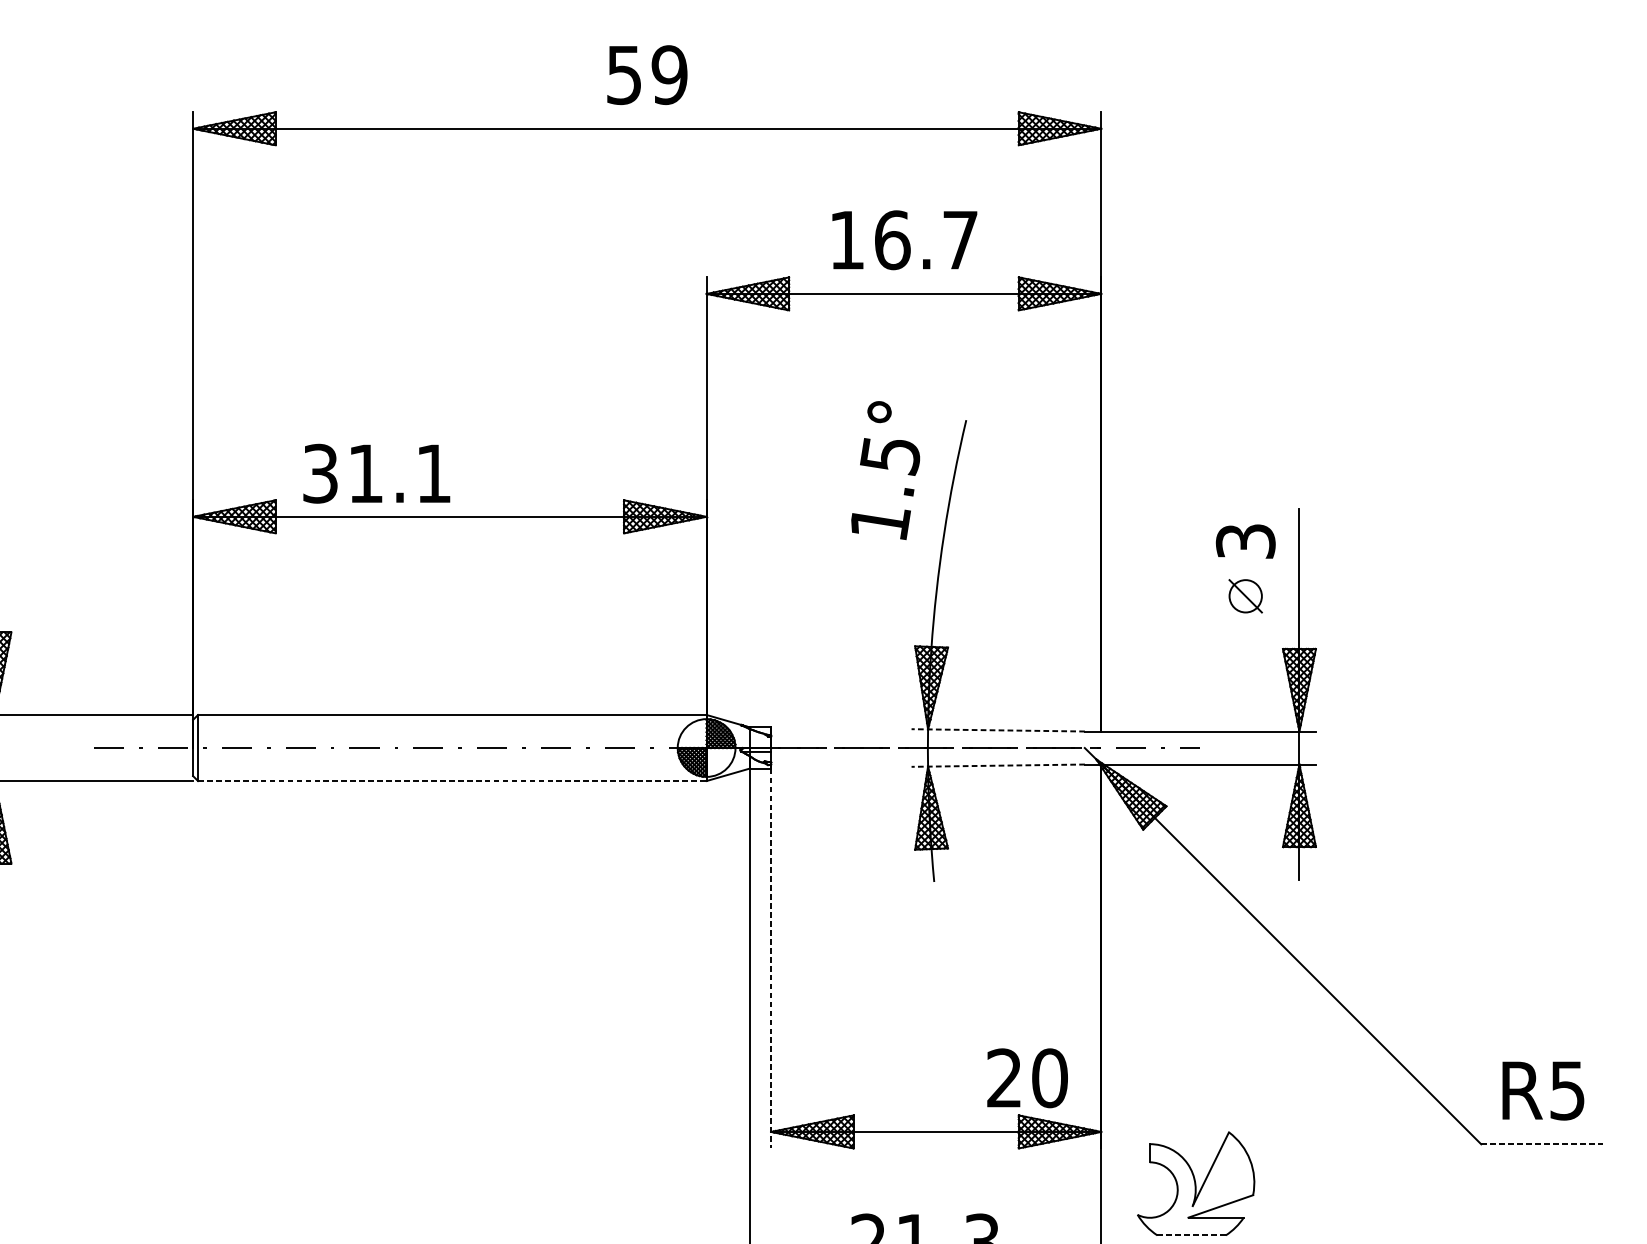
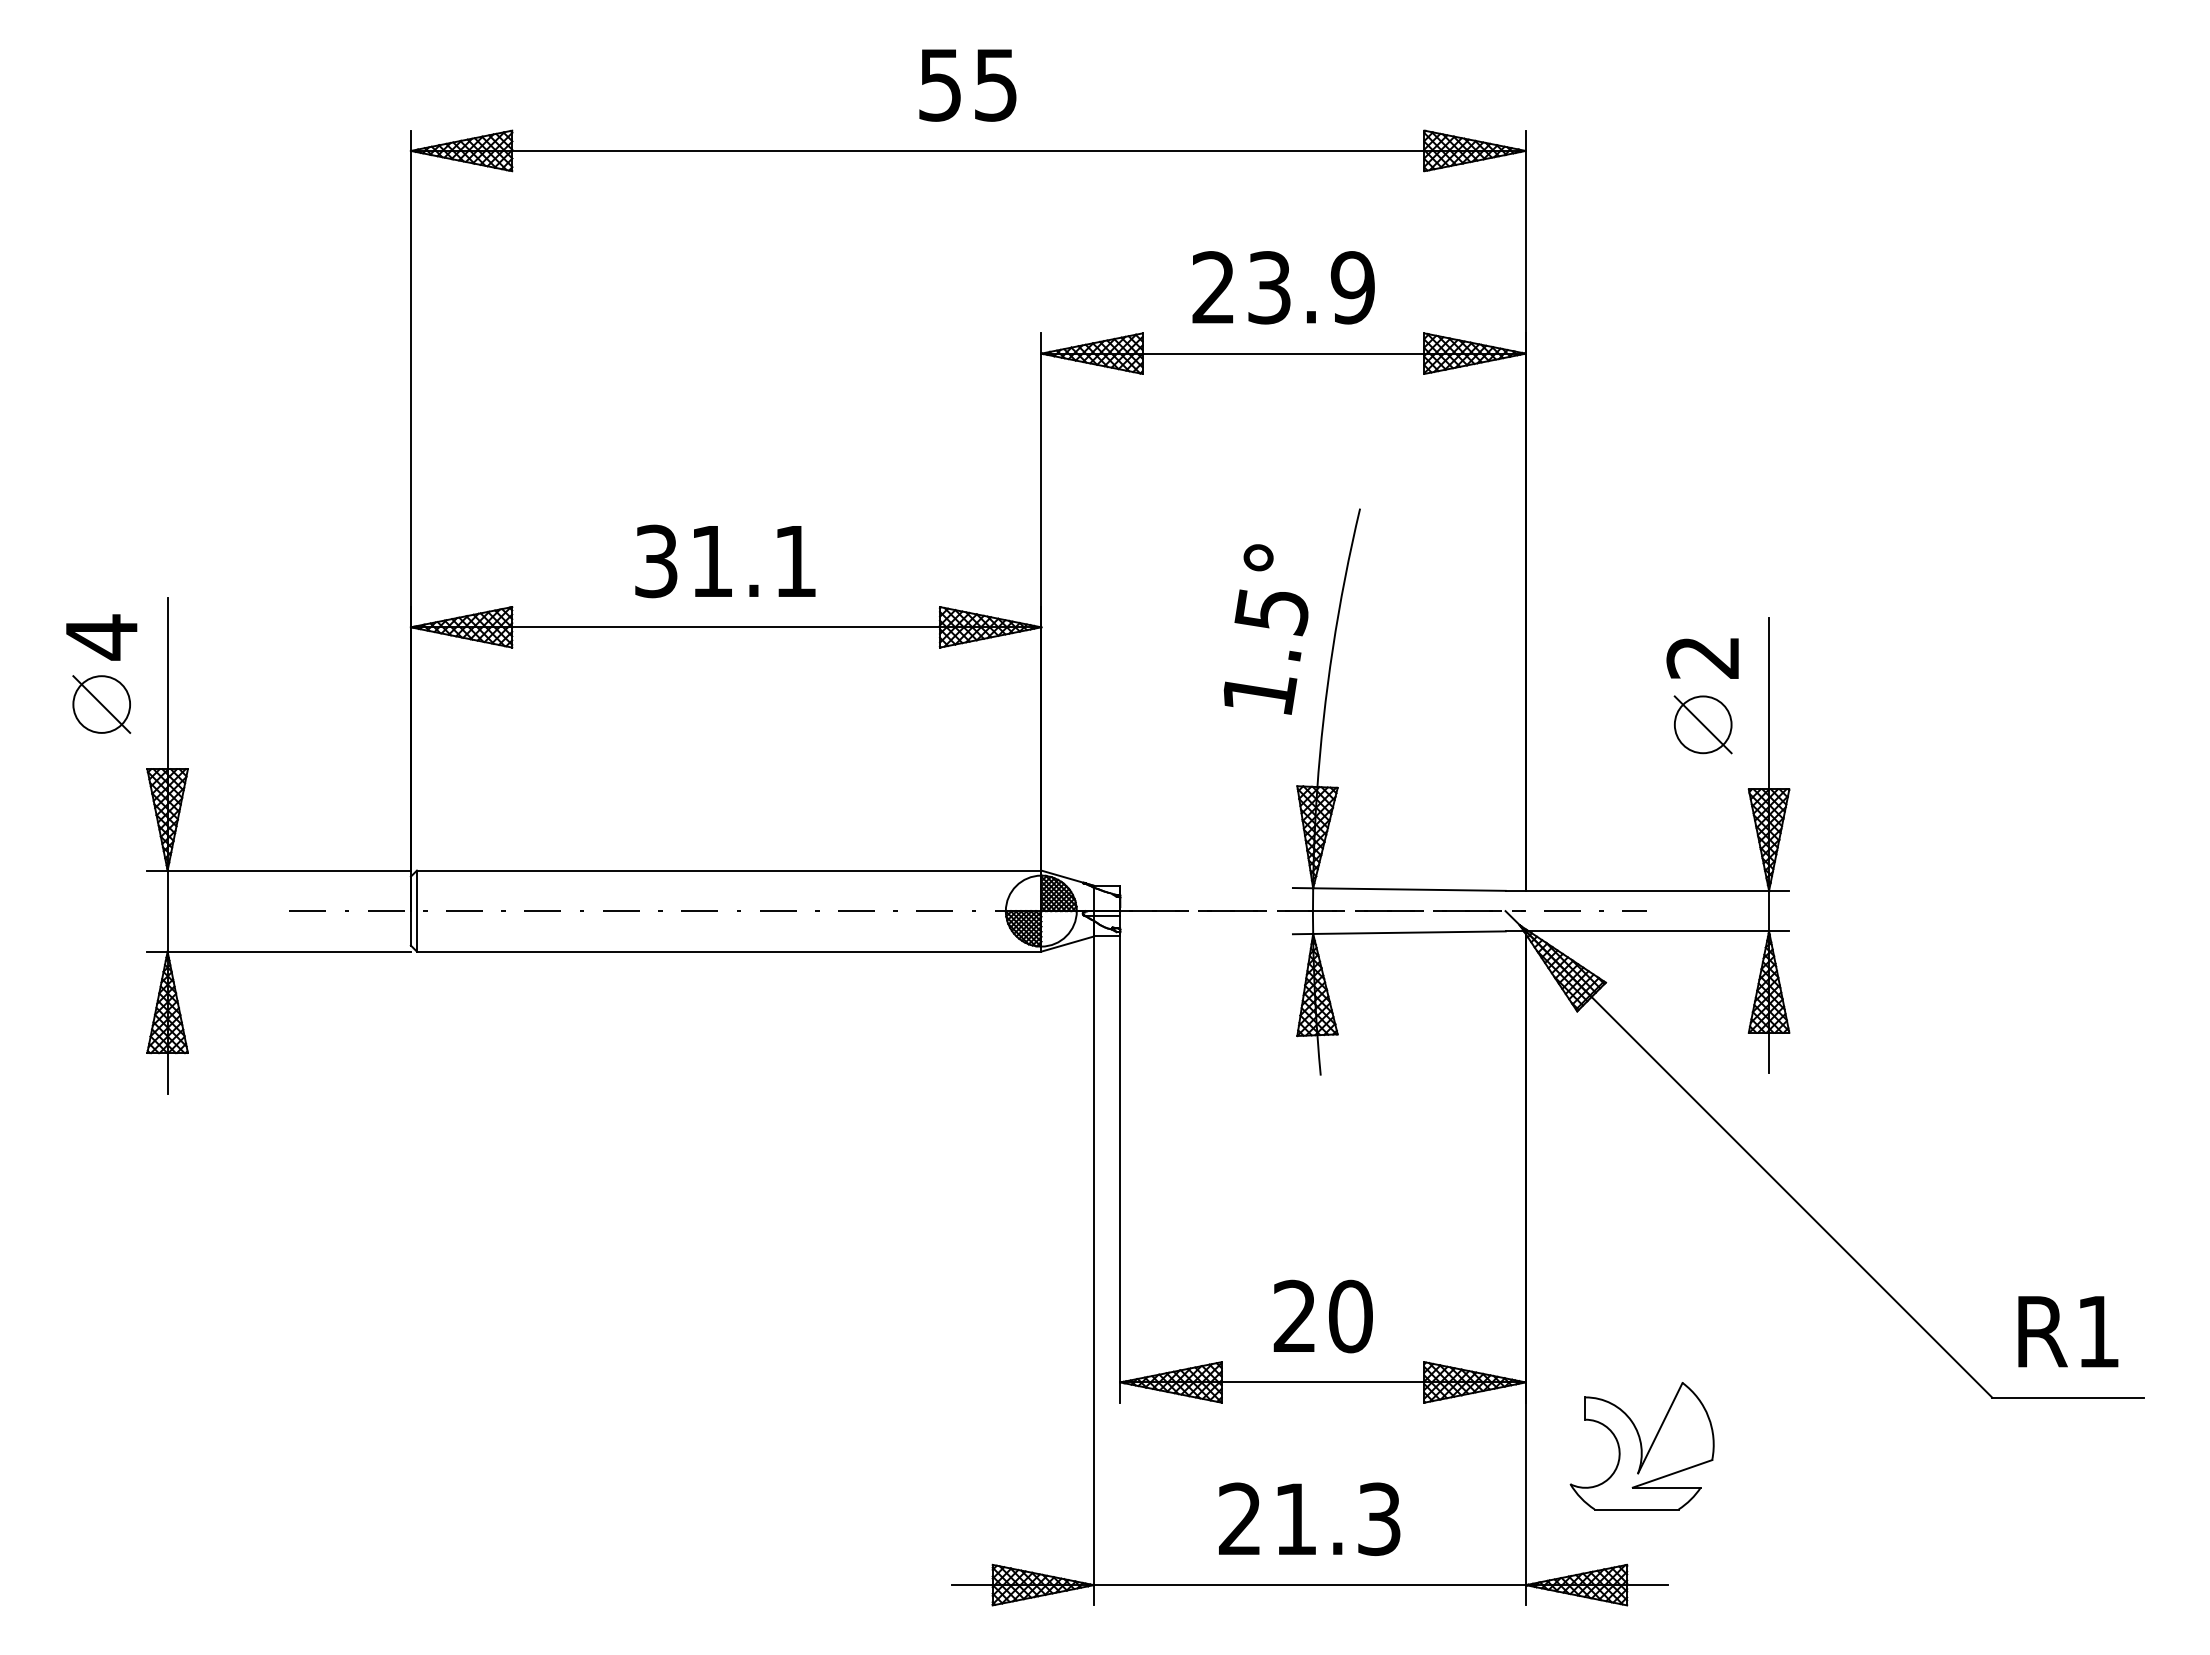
text: (669, 74) -> (995, 84), 59 -> 55
text: (903, 240) -> (1283, 287), 16.7 -> 23.9
text: (885, 470) -> (1265, 629), moved
text: (376, 473) -> (725, 561), moved
text: (1245, 541) -> (1702, 657), 3 -> 2
part: (1245, 595) -> (1702, 724), size x1.43
line: (997, 730) -> (1398, 889), dashed -> solid
line: (997, 765) -> (1398, 932), dashed -> solid
line: (452, 780) -> (729, 951), dashed -> solid
line: (771, 959) -> (1120, 1170), dashed -> solid
text: (1026, 1078) -> (1322, 1316), moved
text: (1566, 1091) -> (2097, 1332), R5 -> R1
line: (1542, 1144) -> (2067, 1397), dashed -> solid
line: (1191, 1235) -> (1636, 1509), dashed -> solid

